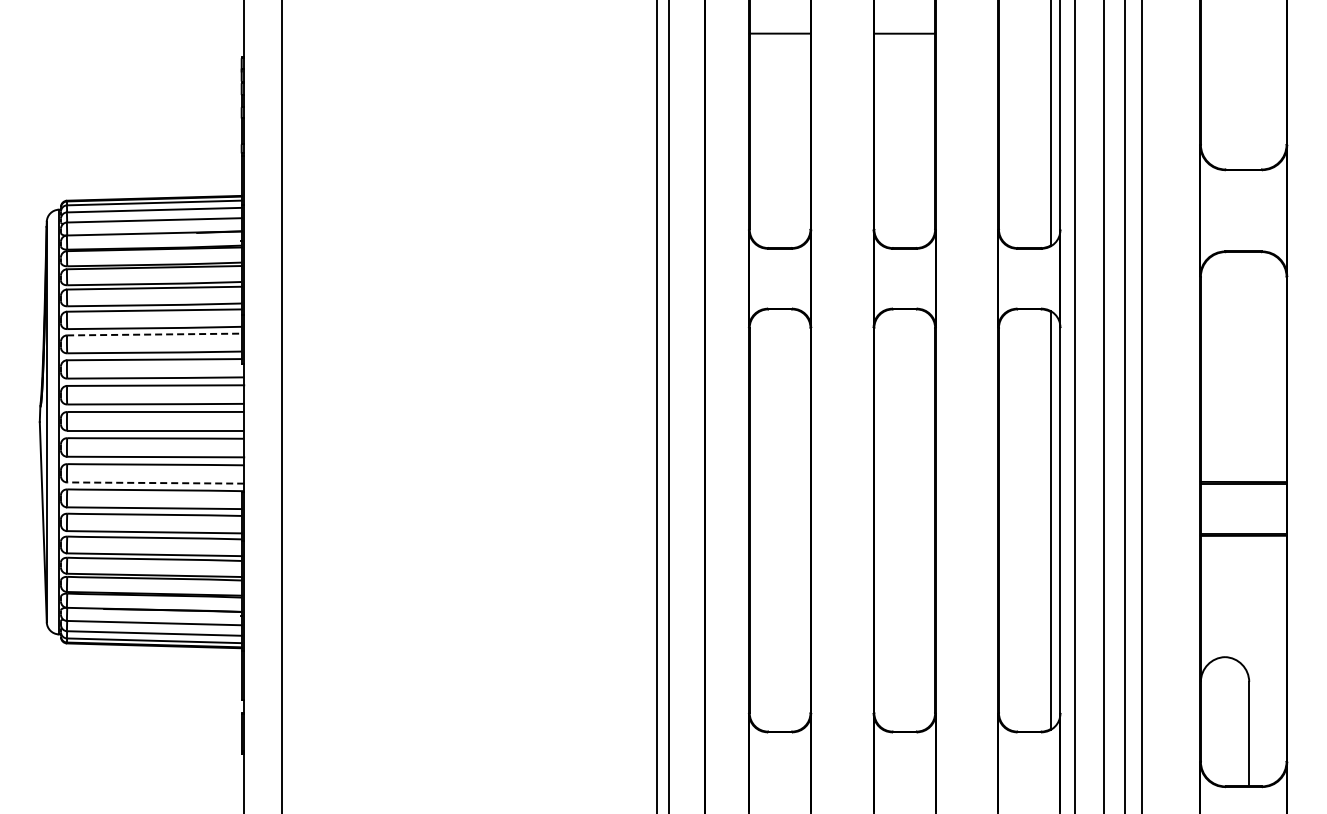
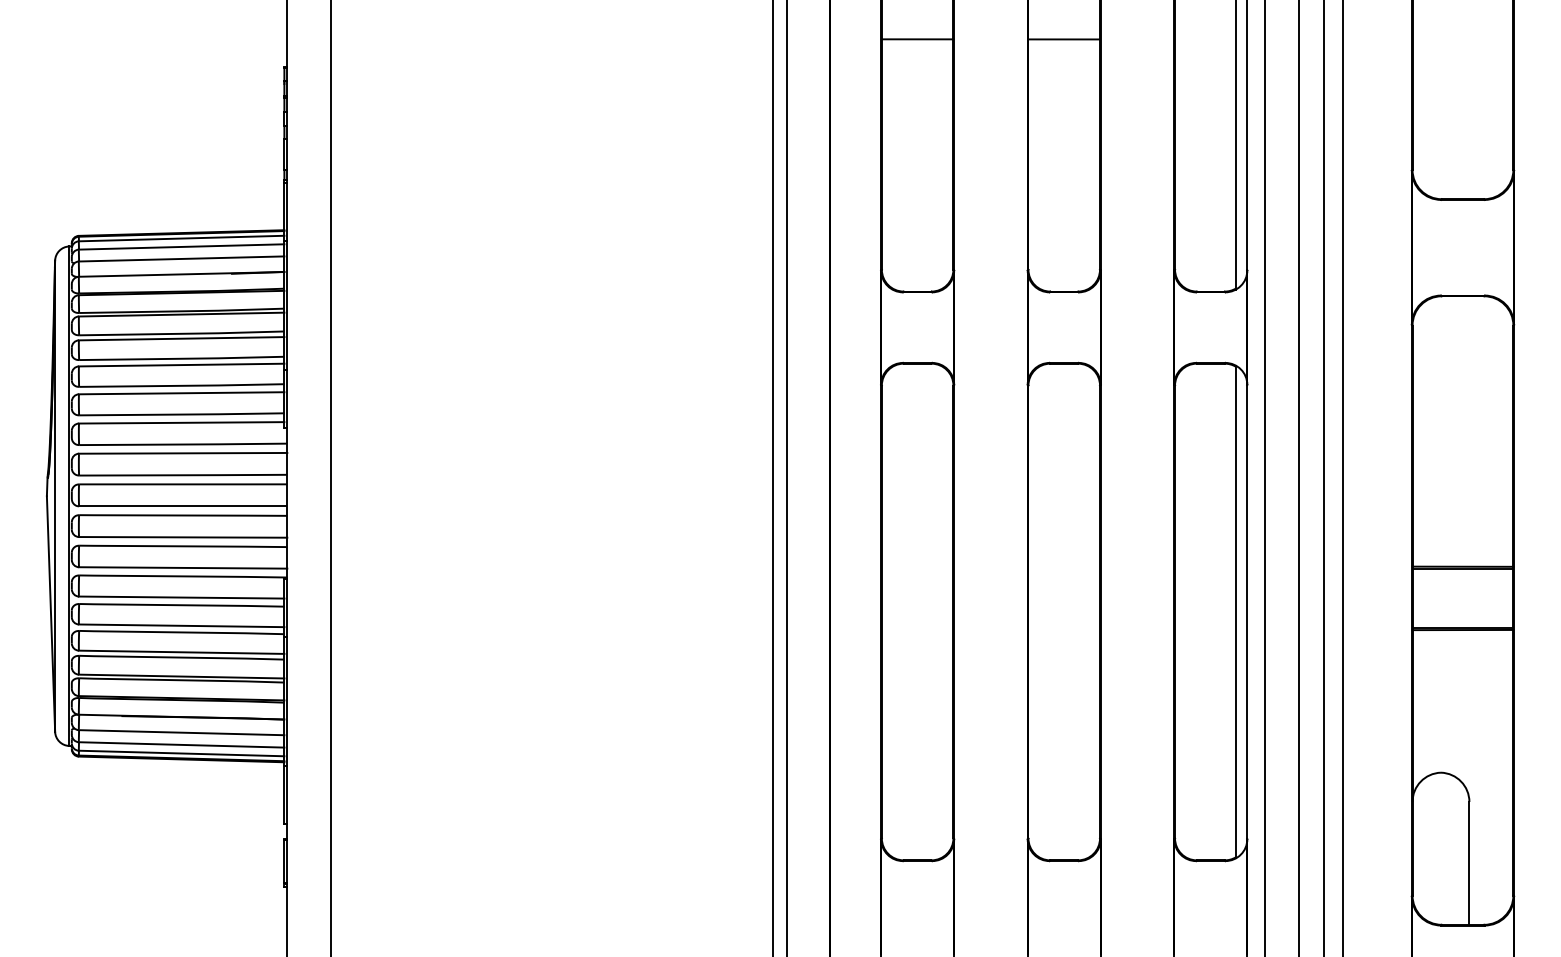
line: (154, 334) -> (181, 393), dashed -> solid
line: (155, 483) -> (182, 568), dashed -> solid

